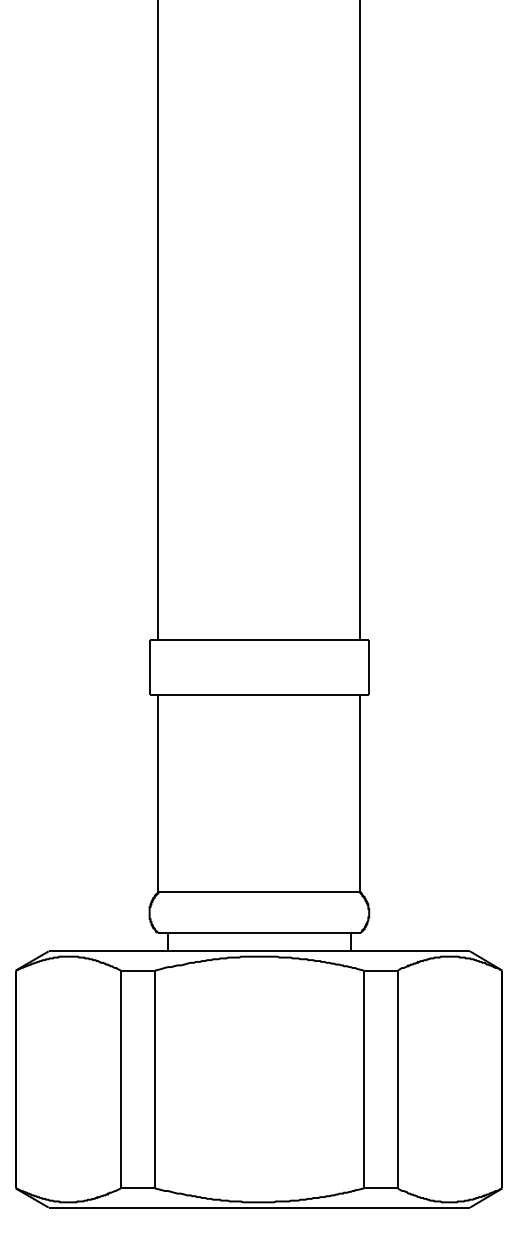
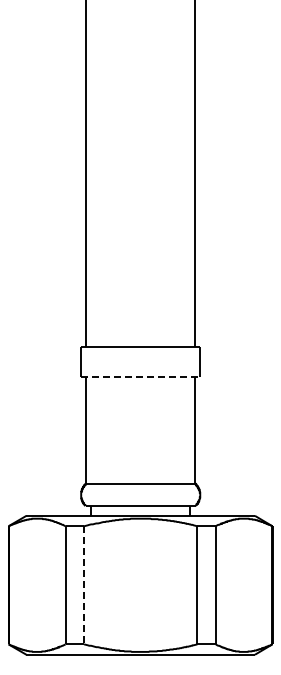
line: (259, 694) -> (140, 376), solid -> dashed
line: (155, 1079) -> (84, 585), solid -> dashed

